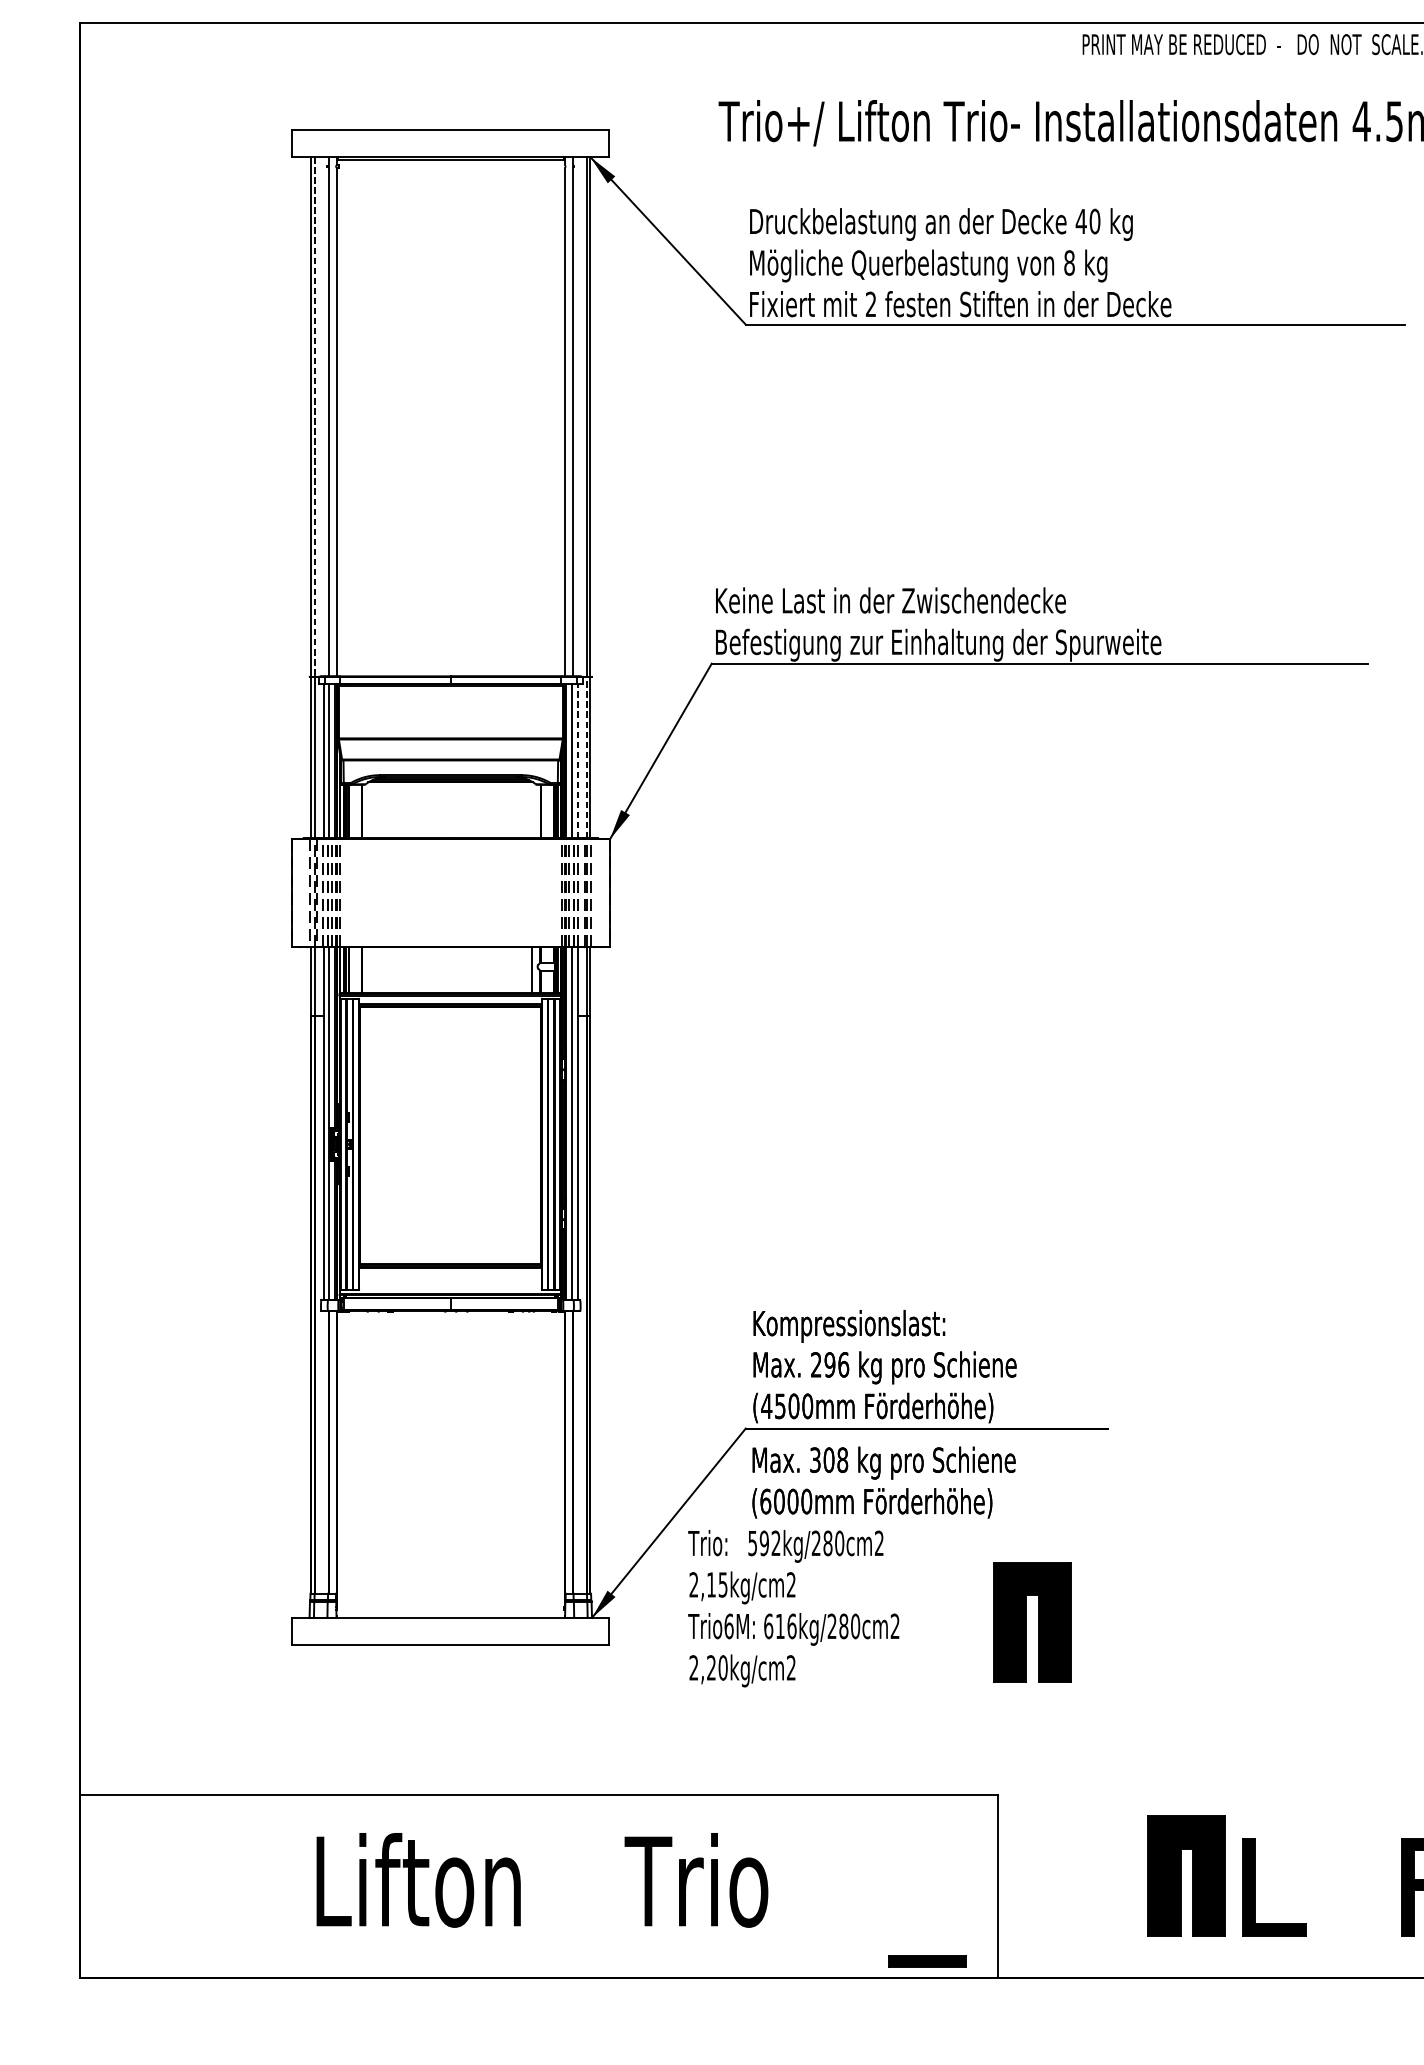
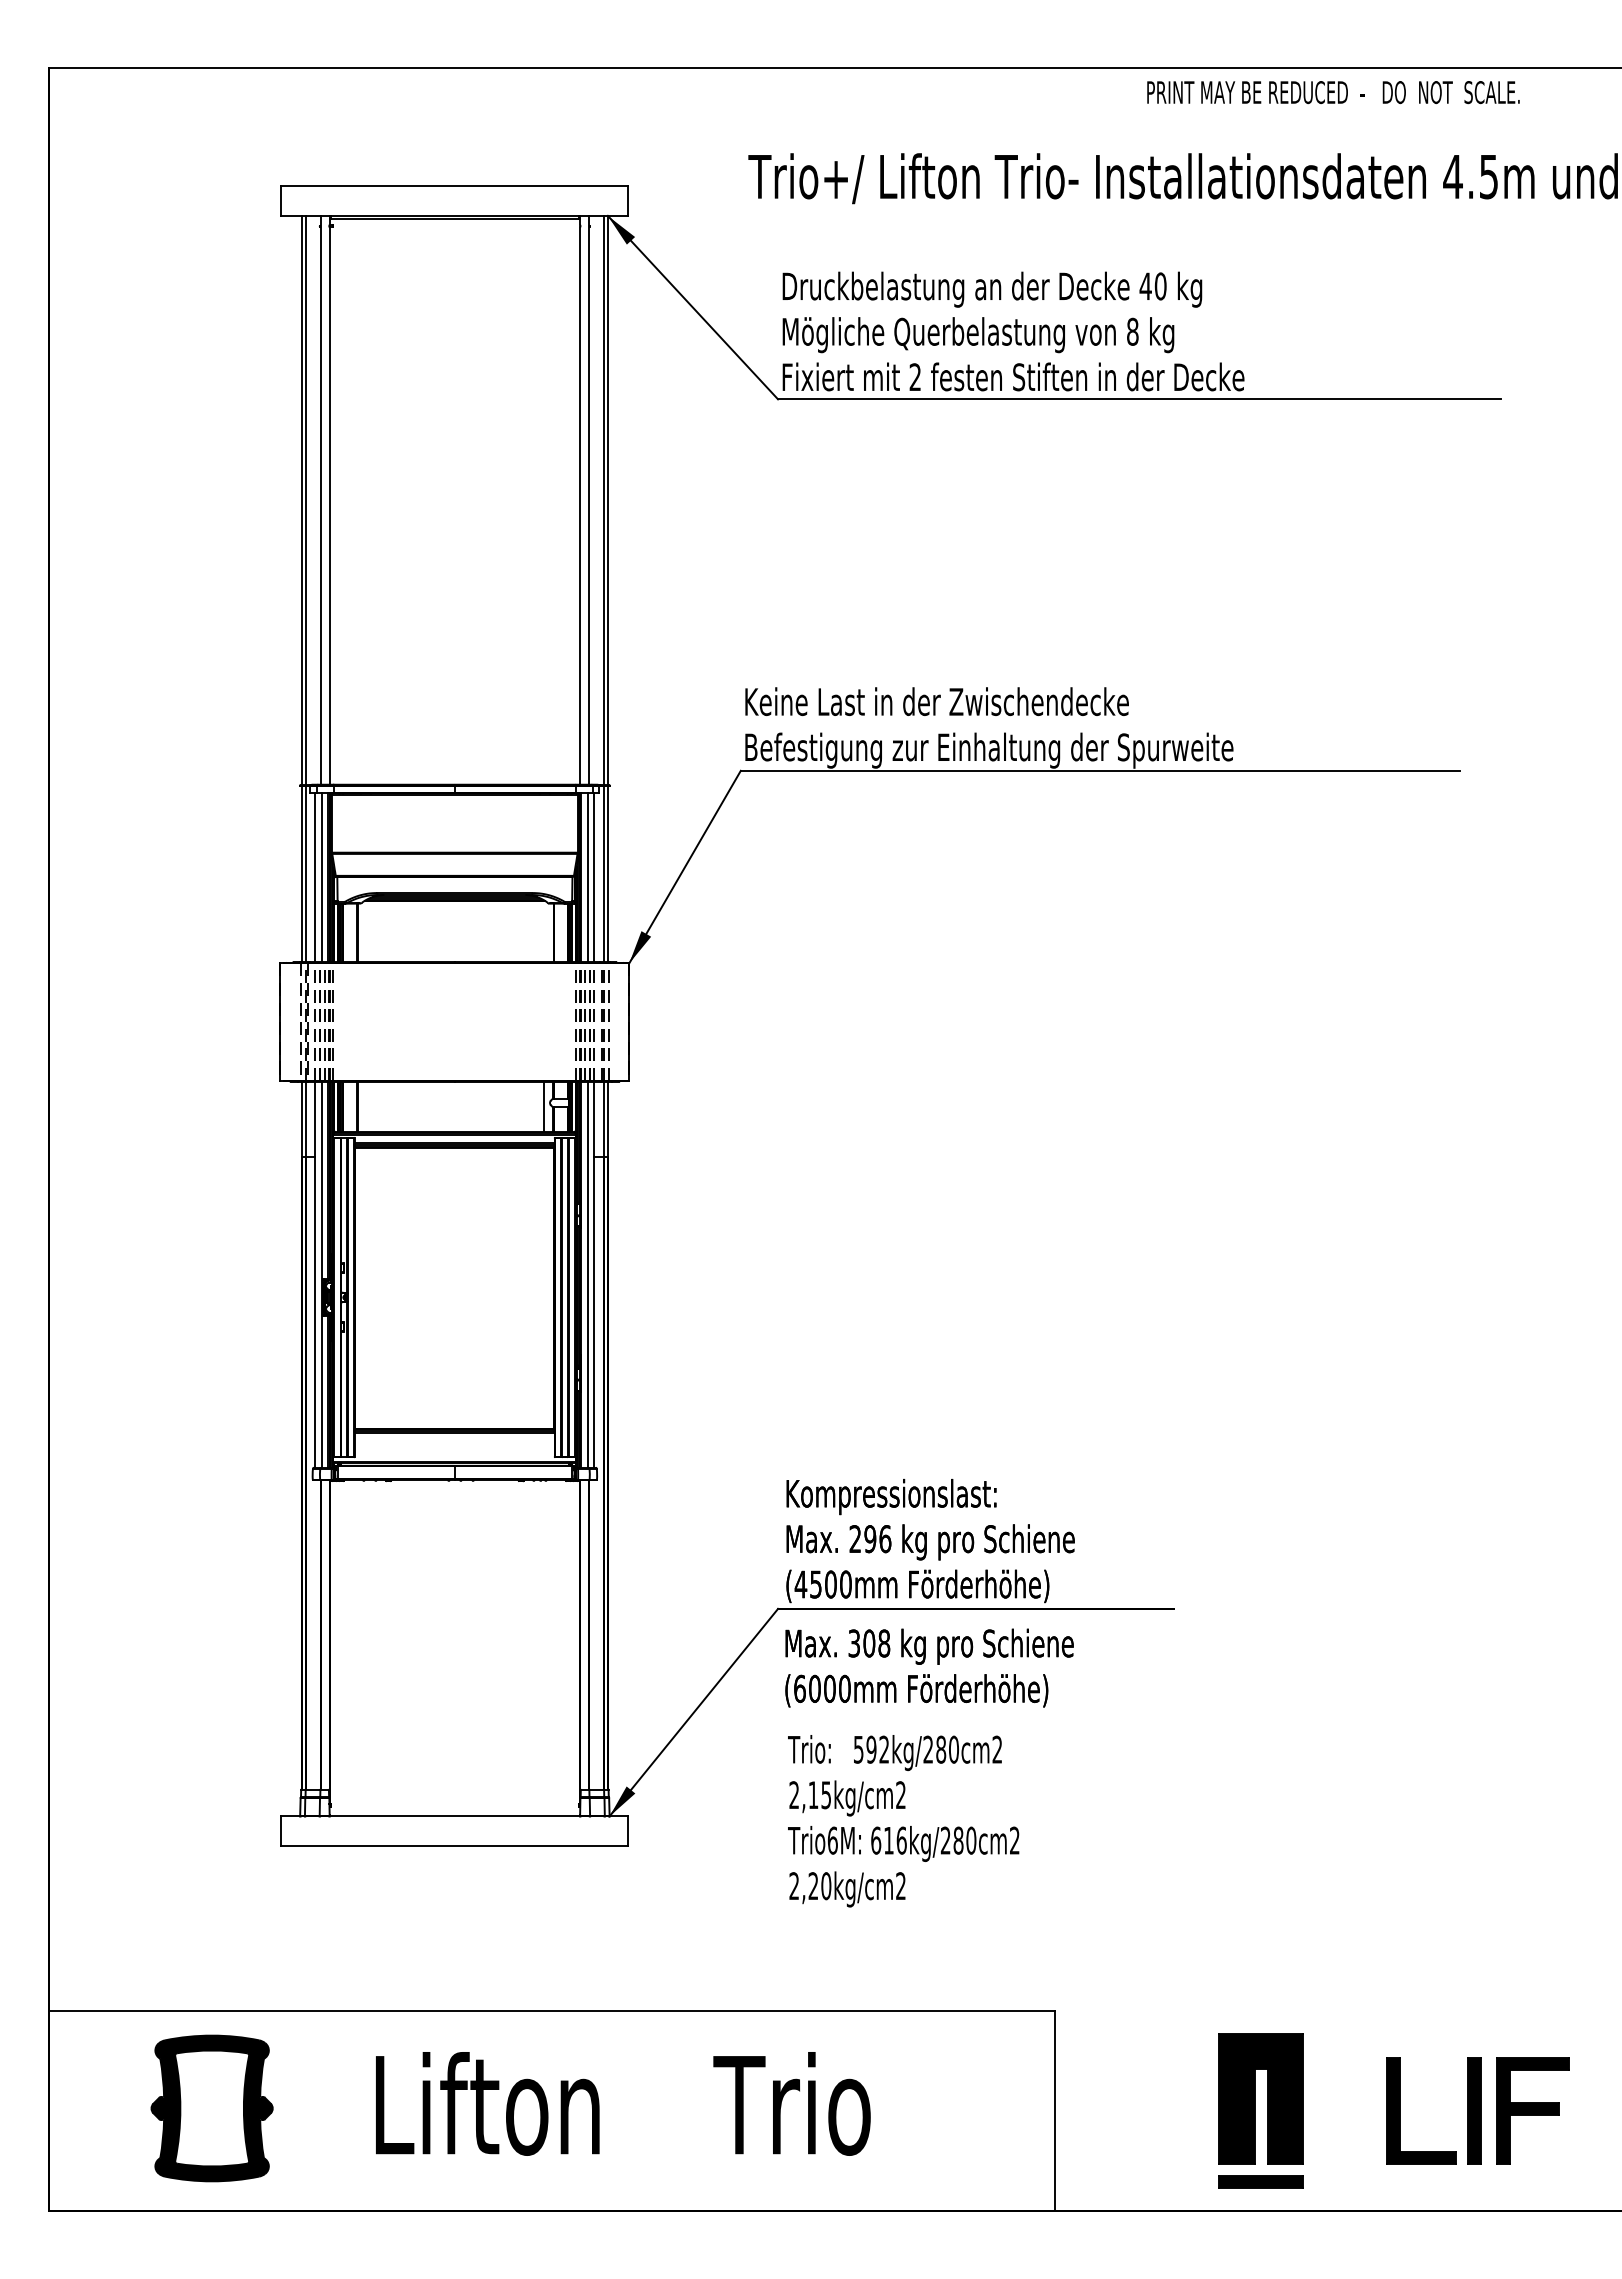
line: (315, 416) -> (306, 500), dashed -> solid
line: (586, 757) -> (603, 873), dashed -> solid
line: (578, 761) -> (594, 877), dashed -> solid
text: (793, 1608) -> (903, 1821), moved
part: (1031, 1621) -> (1091, 1820), removed
text: (542, 1879) -> (623, 2103), moved
part: (228, 1884) -> (211, 2108), added
part: (1255, 1886) -> (1400, 2110), moved
part: (1381, 1886) -> (1474, 2110), added
part: (926, 1960) -> (1260, 2181), moved

